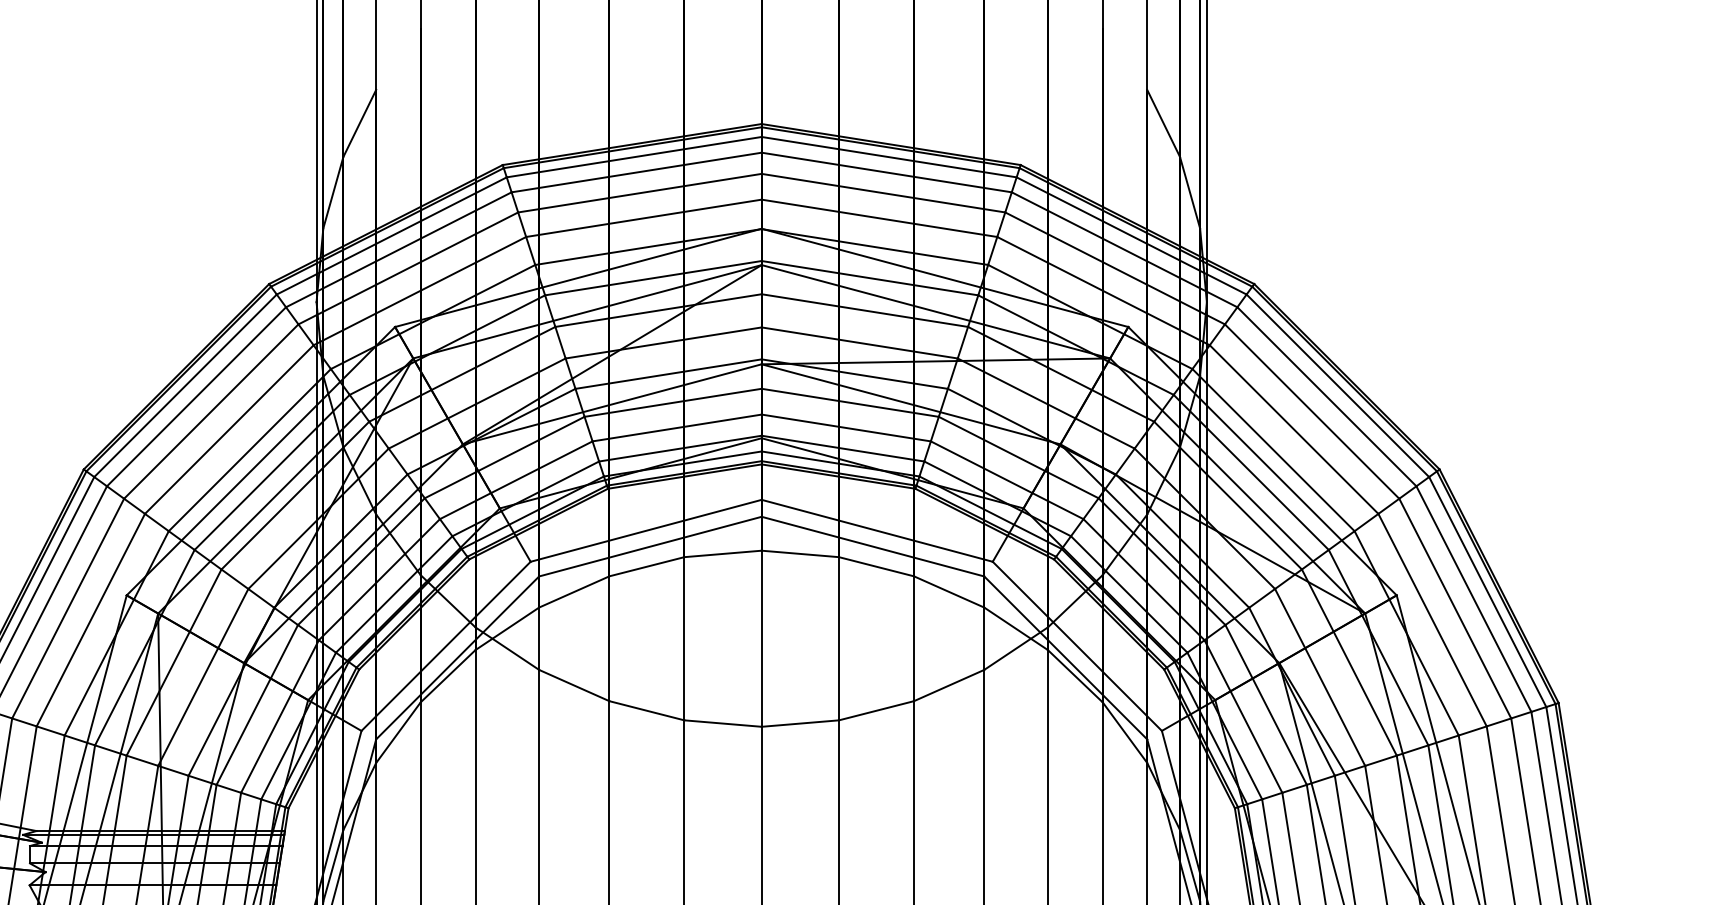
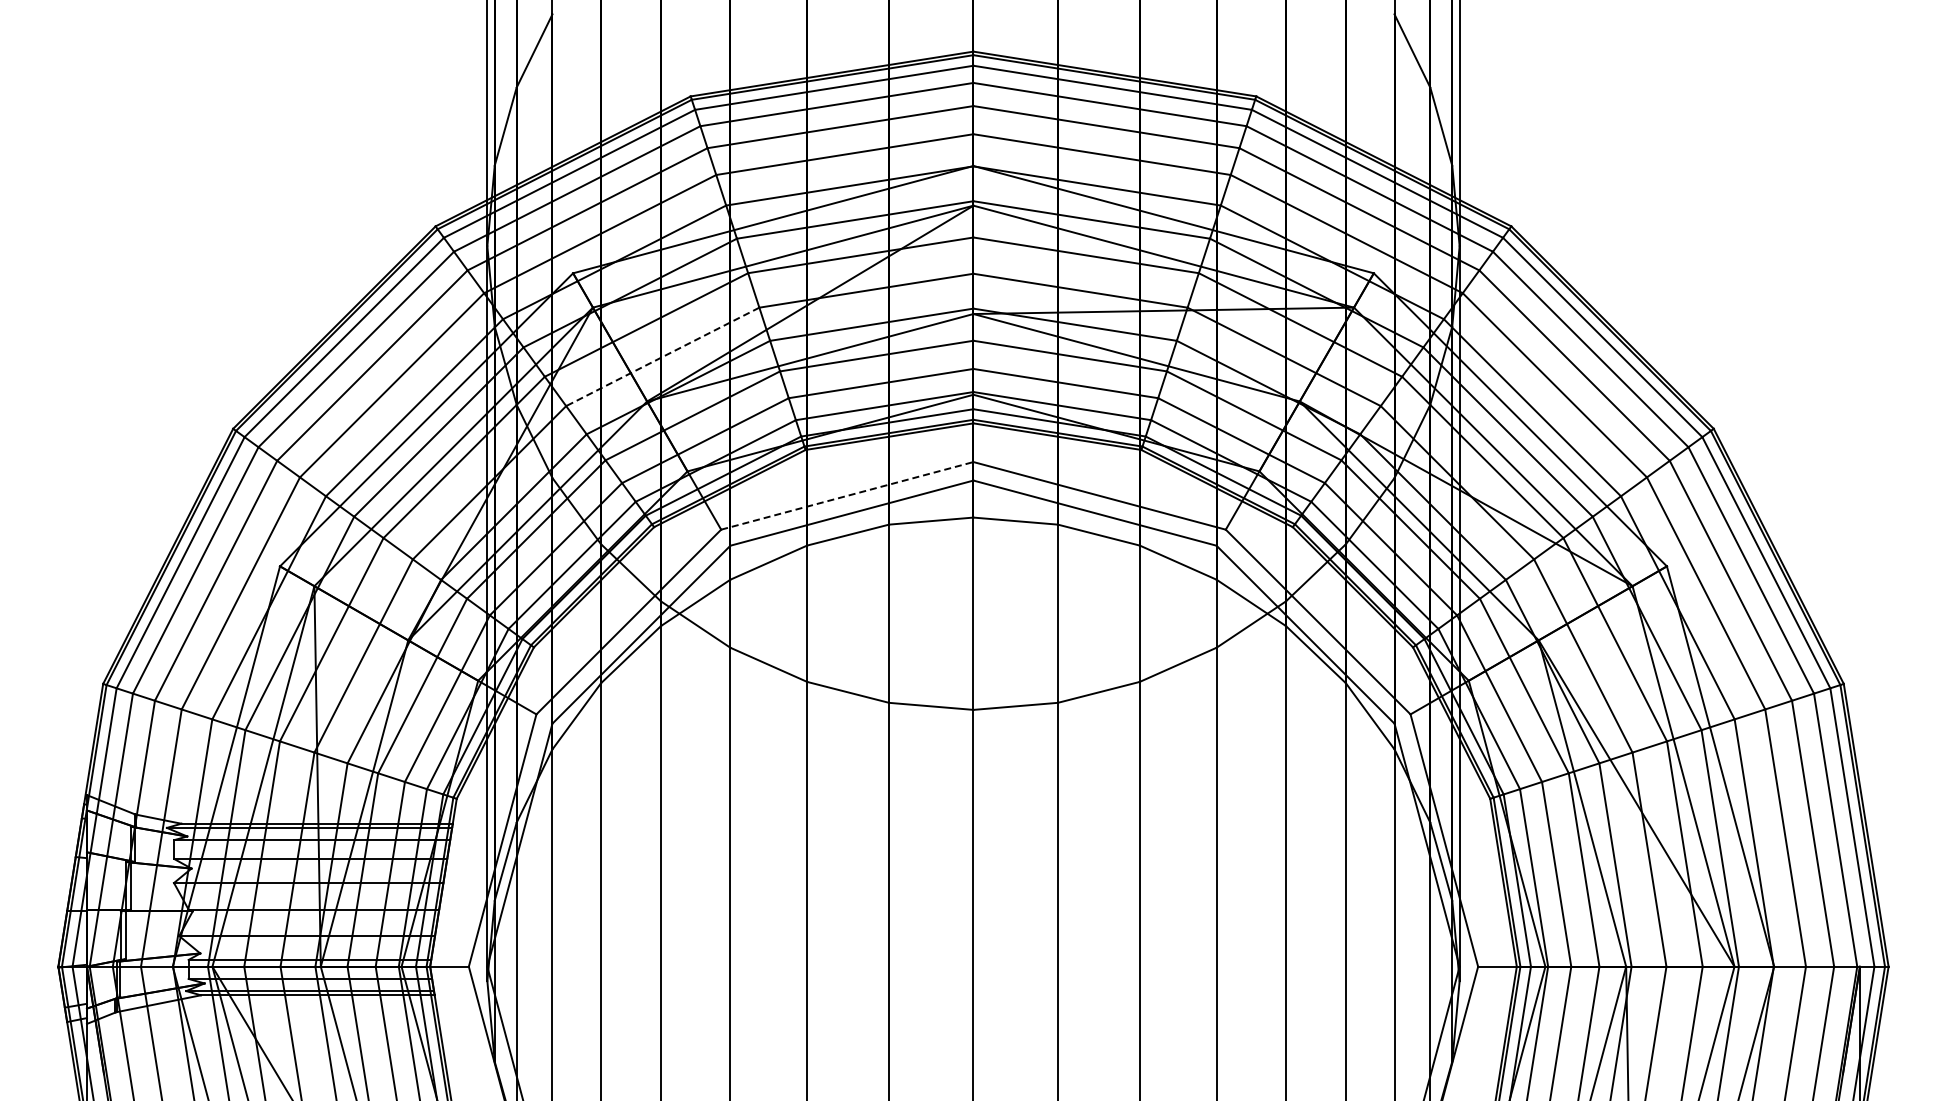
line: (476, 404) -> (662, 357), solid -> dashed
line: (646, 530) -> (847, 495), solid -> dashed

